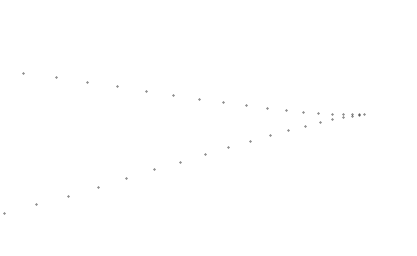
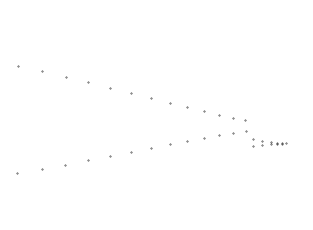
part: (341, 115) -> (269, 142), moved

